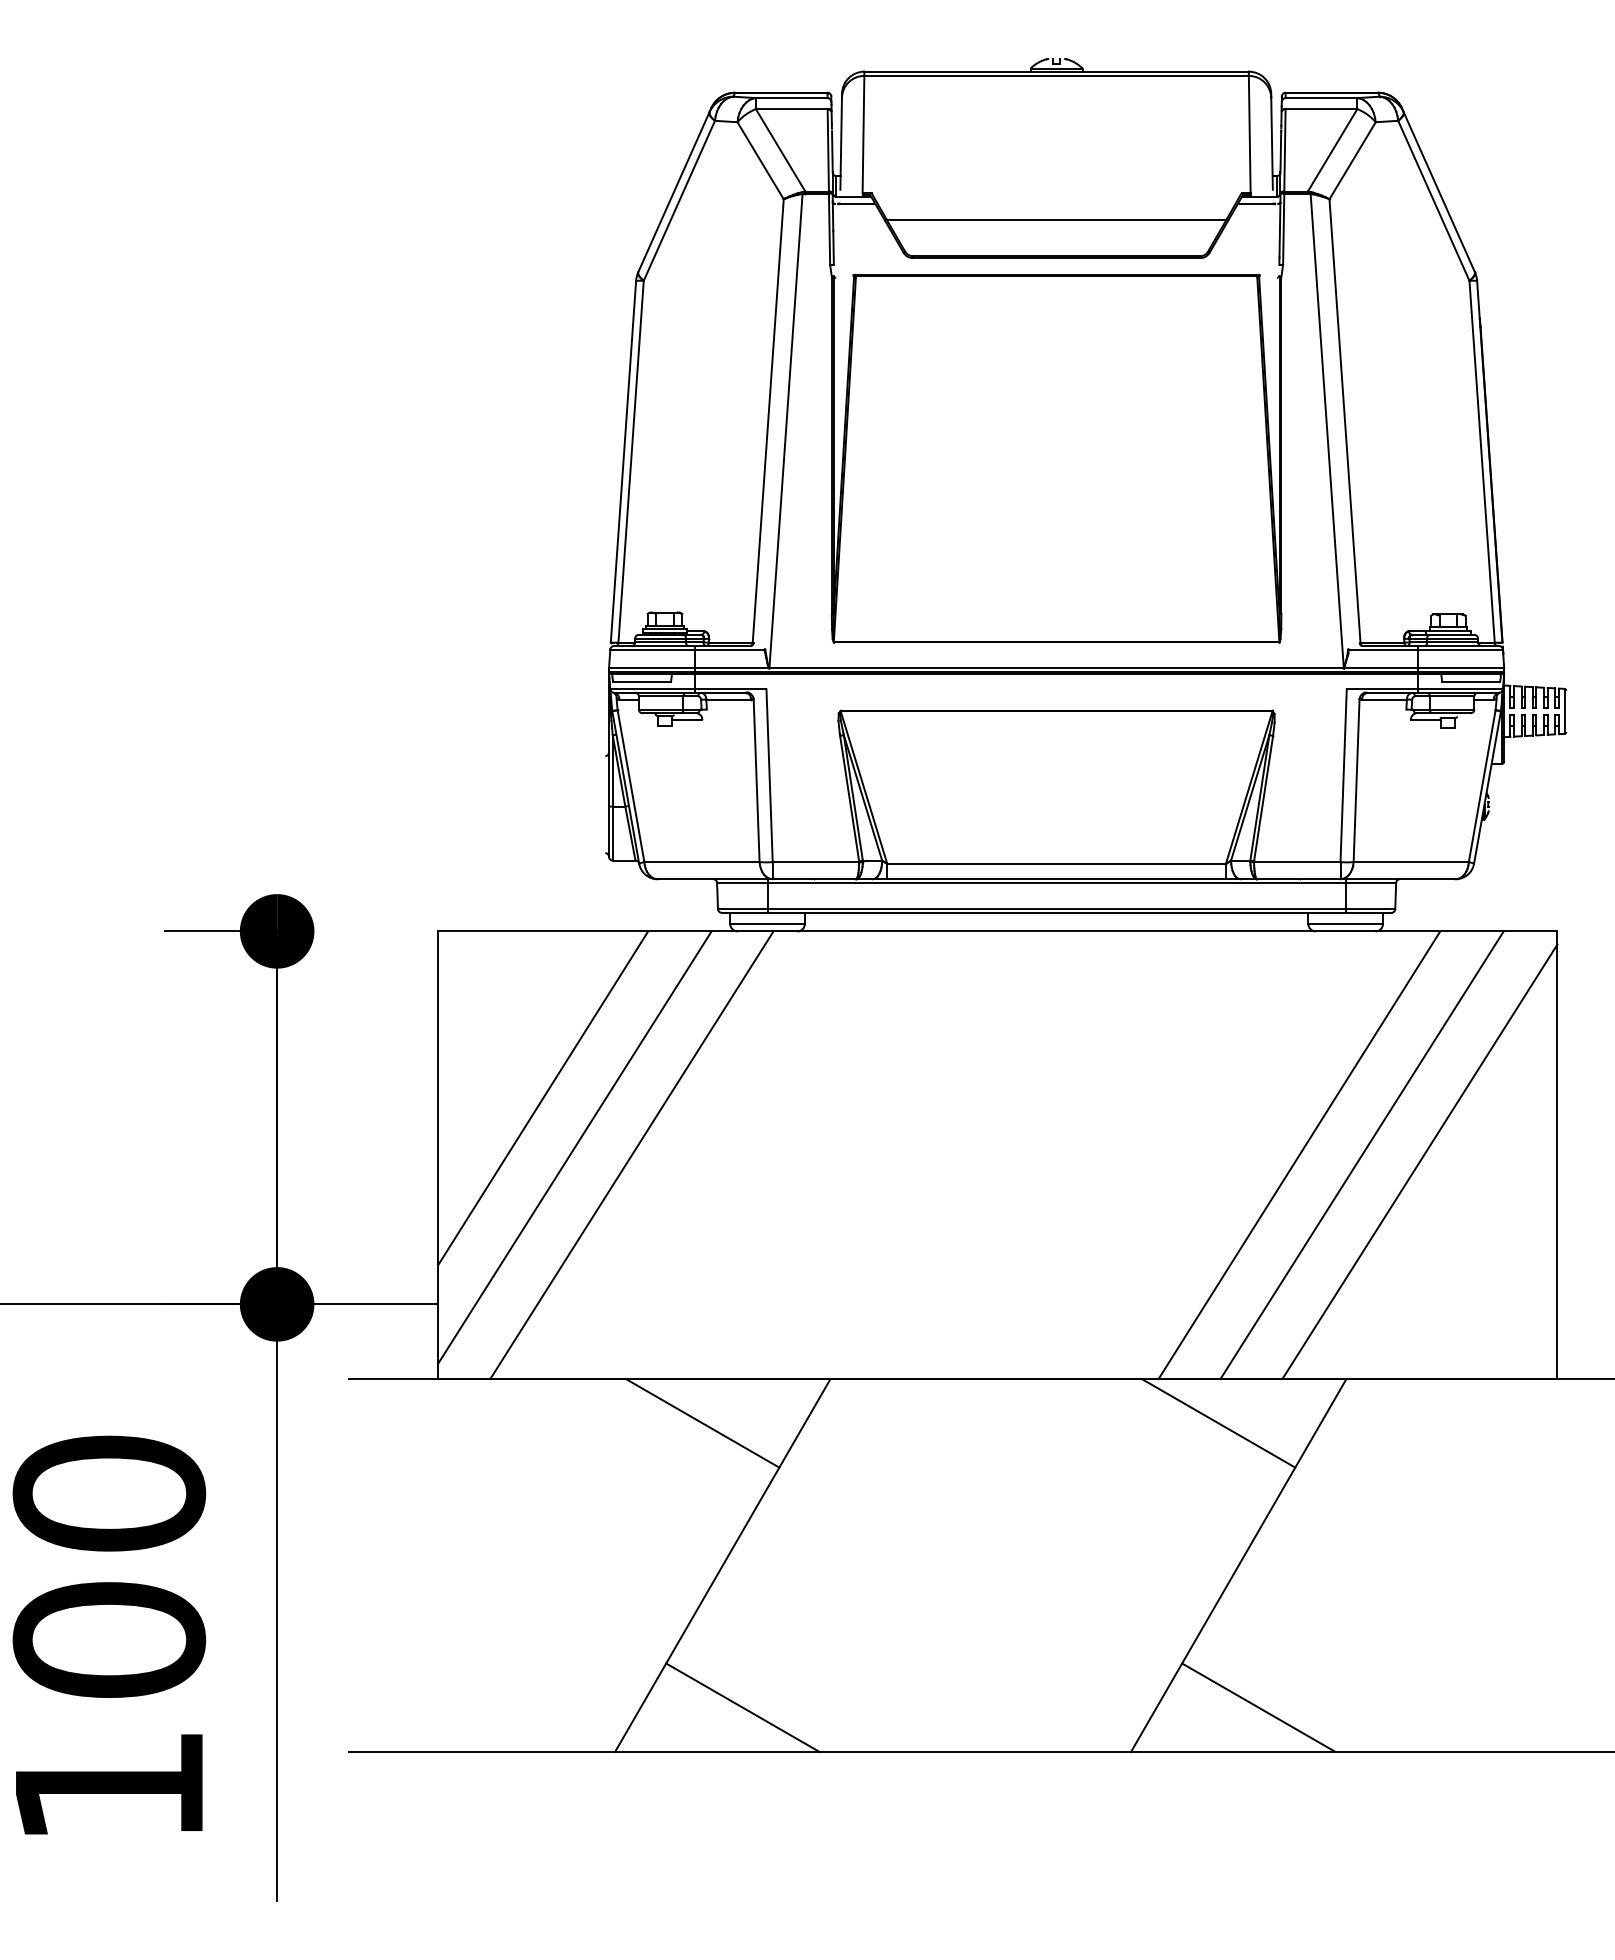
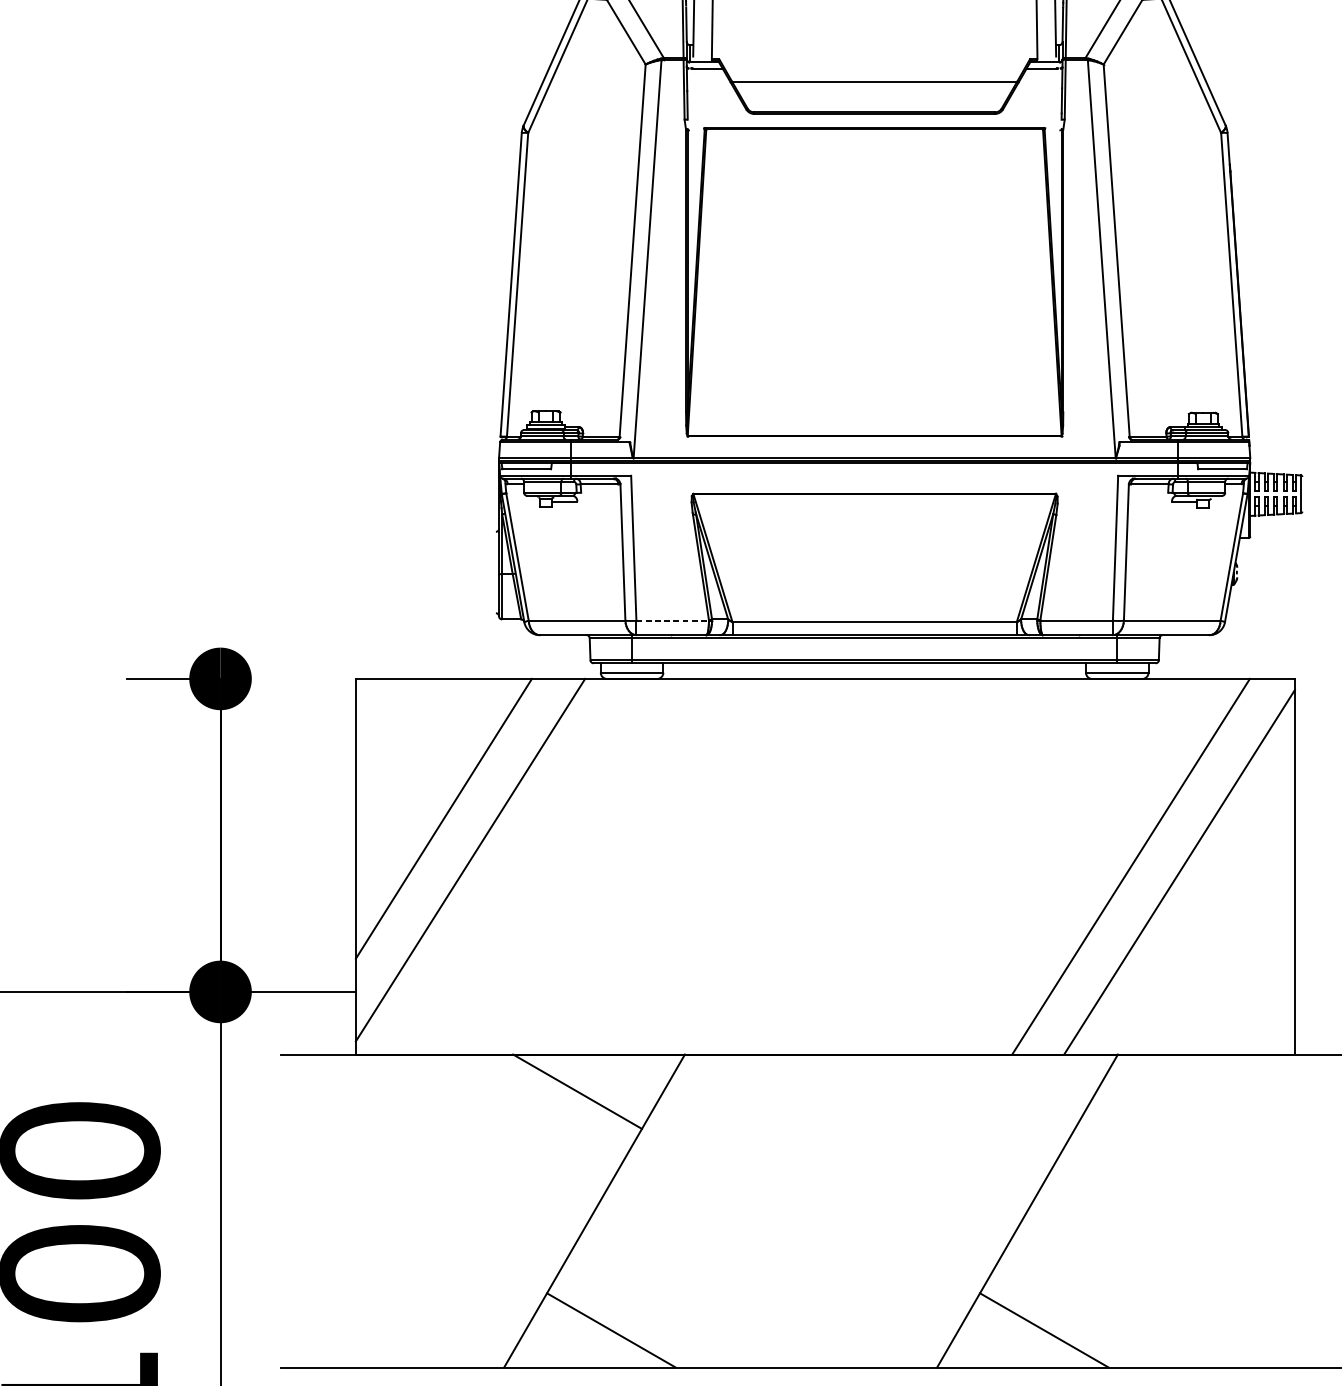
line: (816, 862) -> (673, 621), solid -> dashed
line: (631, 1154) -> (517, 866), removed
line: (1299, 1154) -> (1078, 866), removed
line: (1218, 1422) -> (1010, 1091), removed

